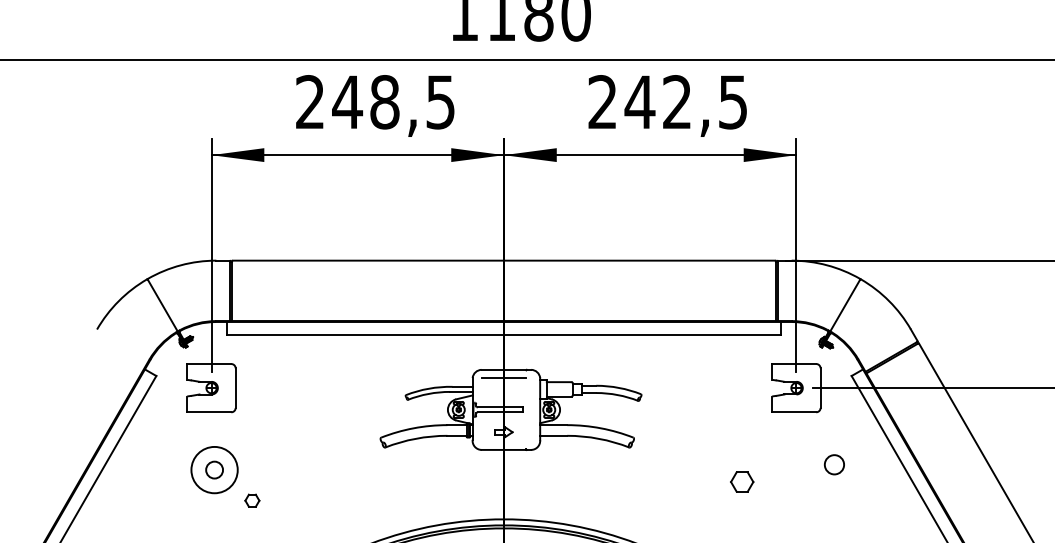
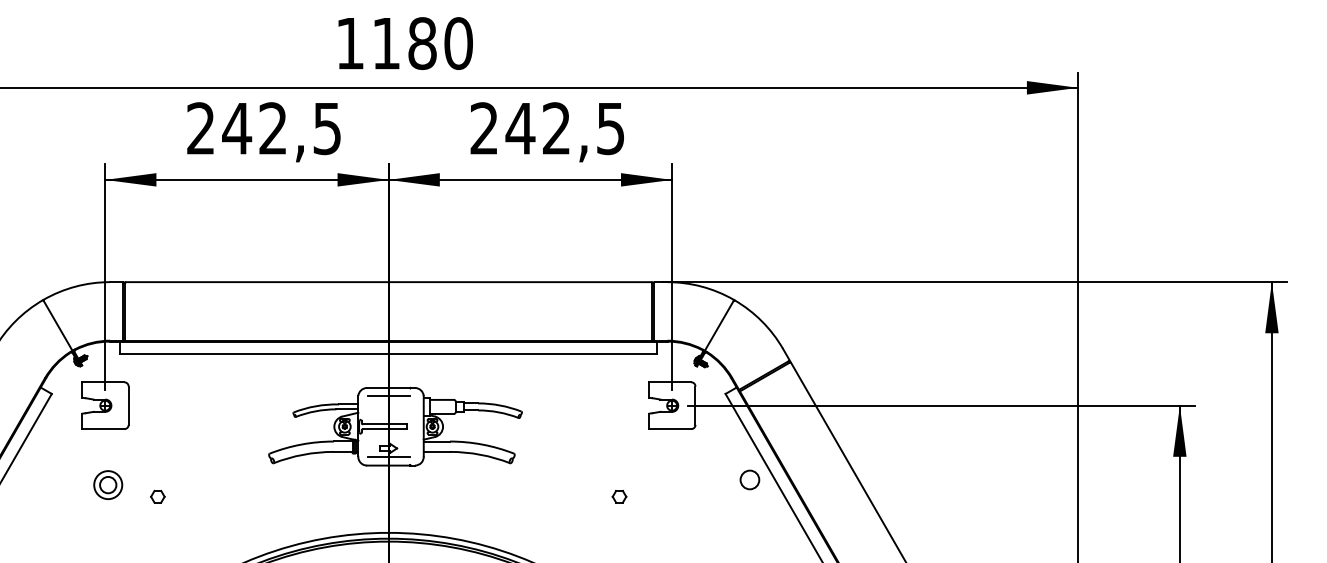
text: (385, 102) -> (273, 128), 248,5 -> 242,5
line: (503, 441) -> (388, 457), added
circle: (834, 464) -> (749, 479), moved
circle: (214, 470) -> (108, 485), size x0.62
part: (742, 481) -> (619, 496), size x0.62
part: (252, 500) -> (157, 496), moved

